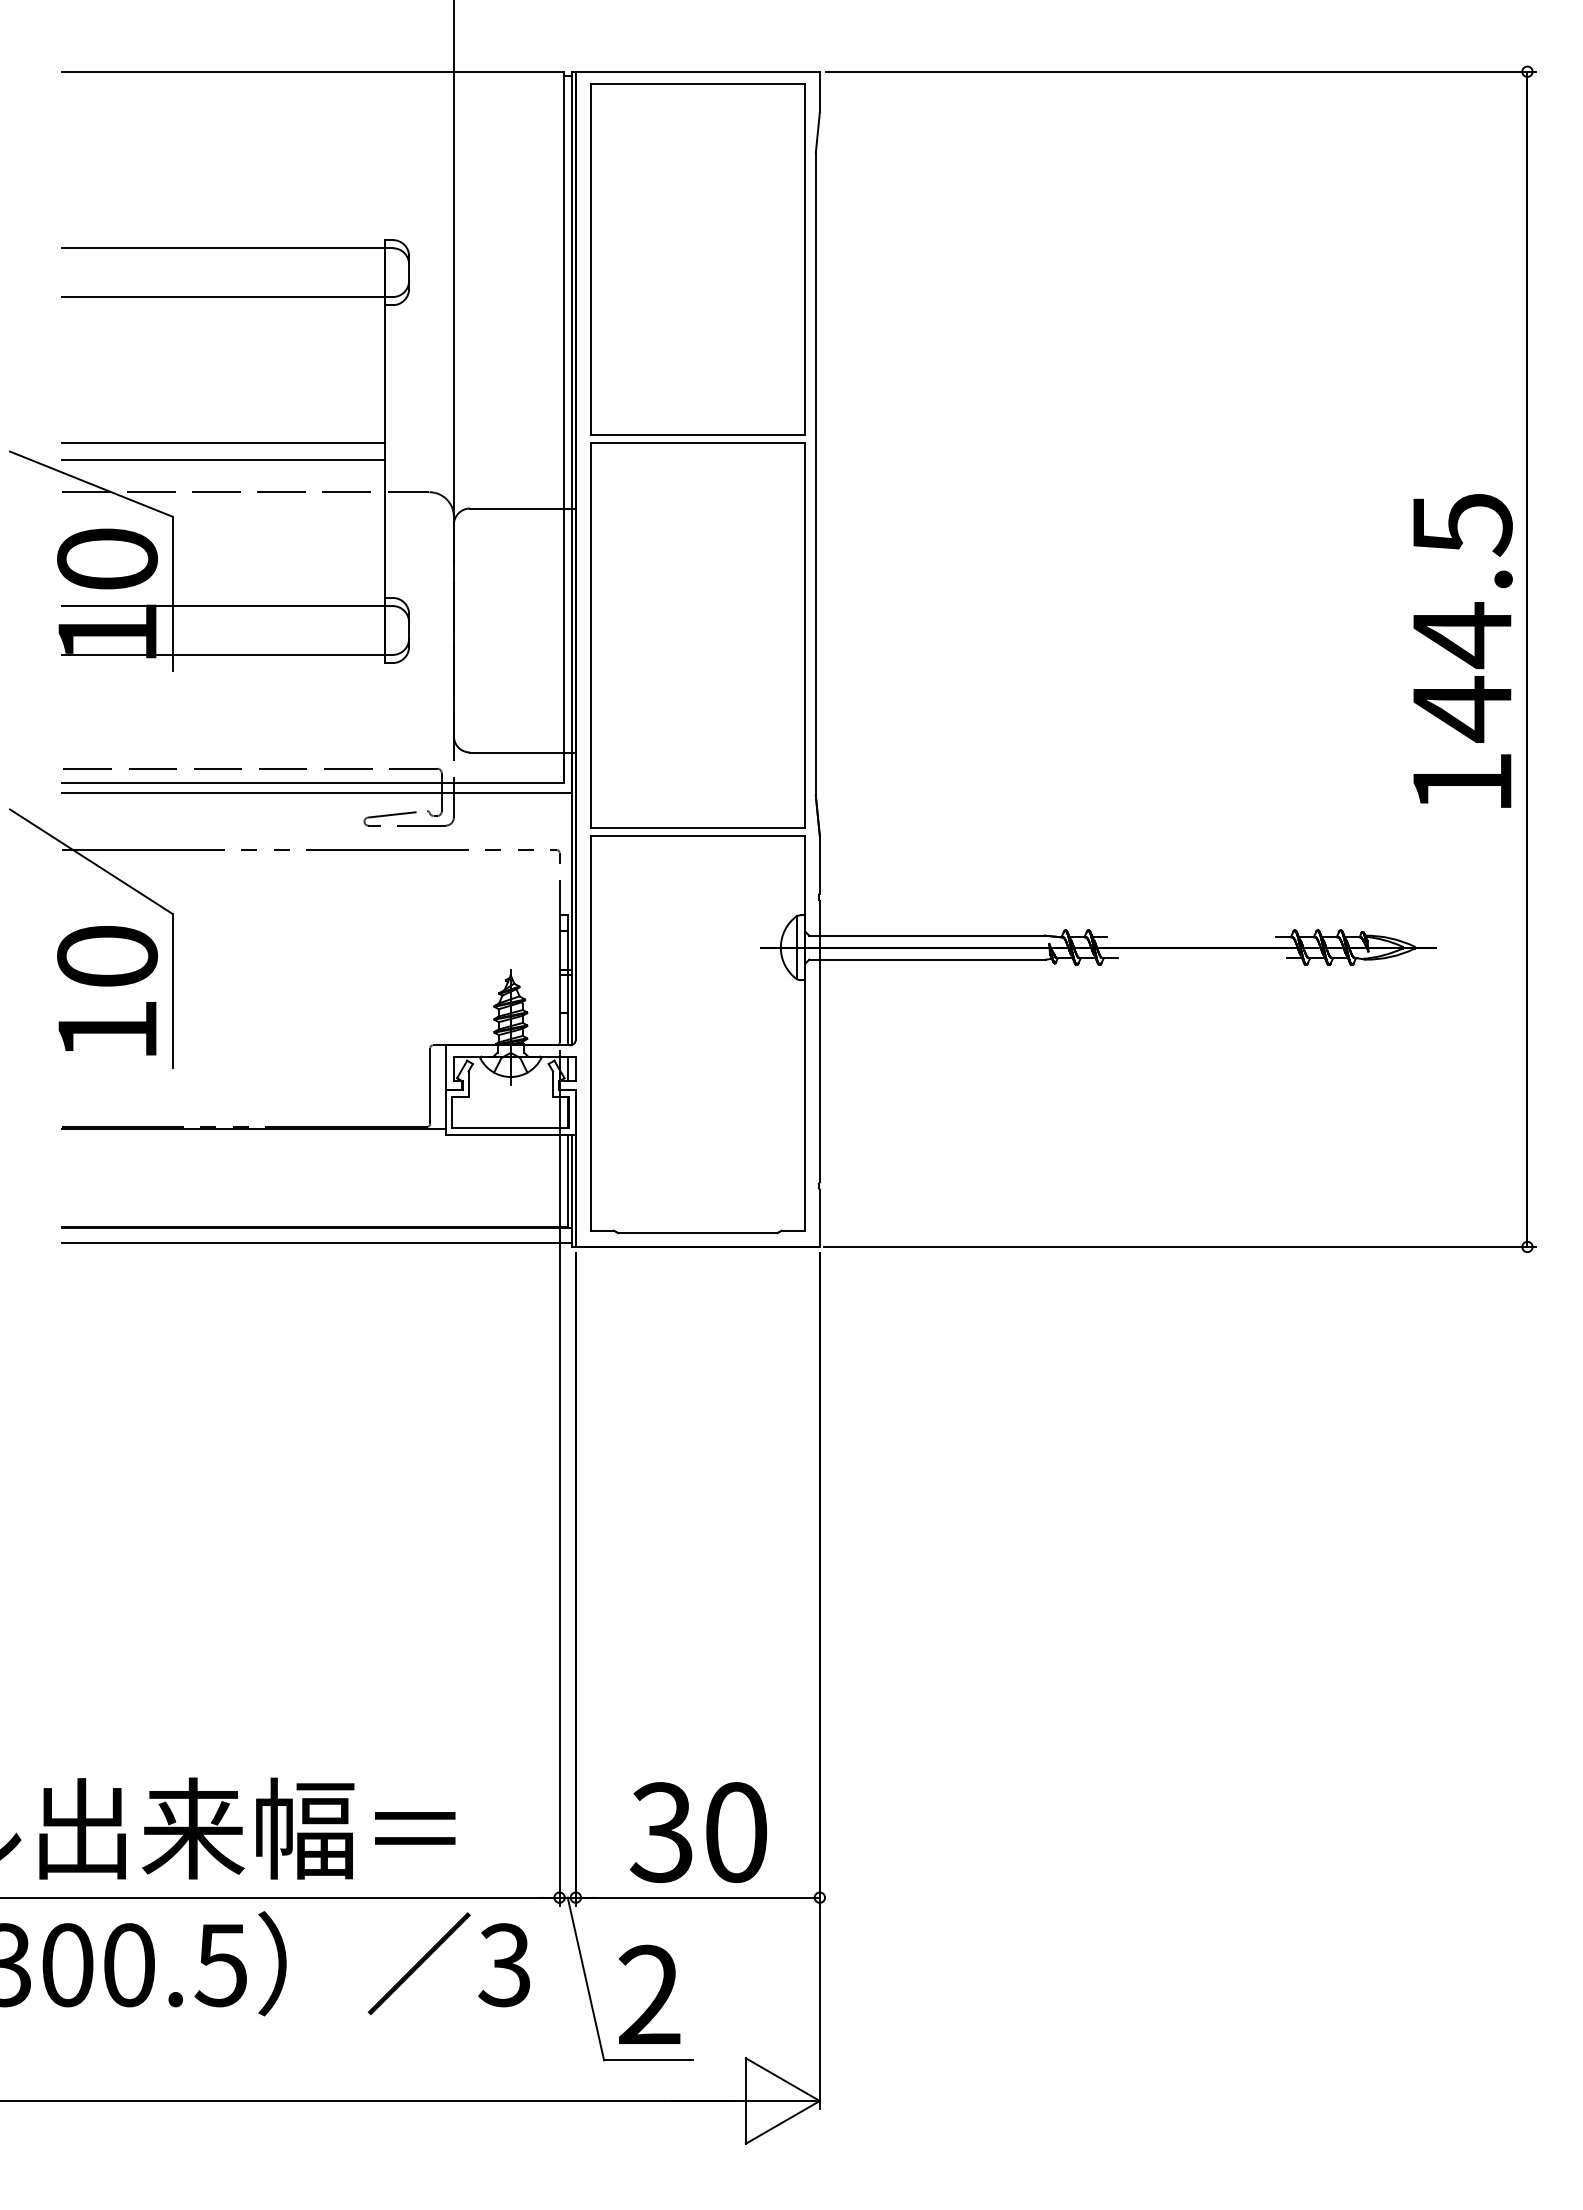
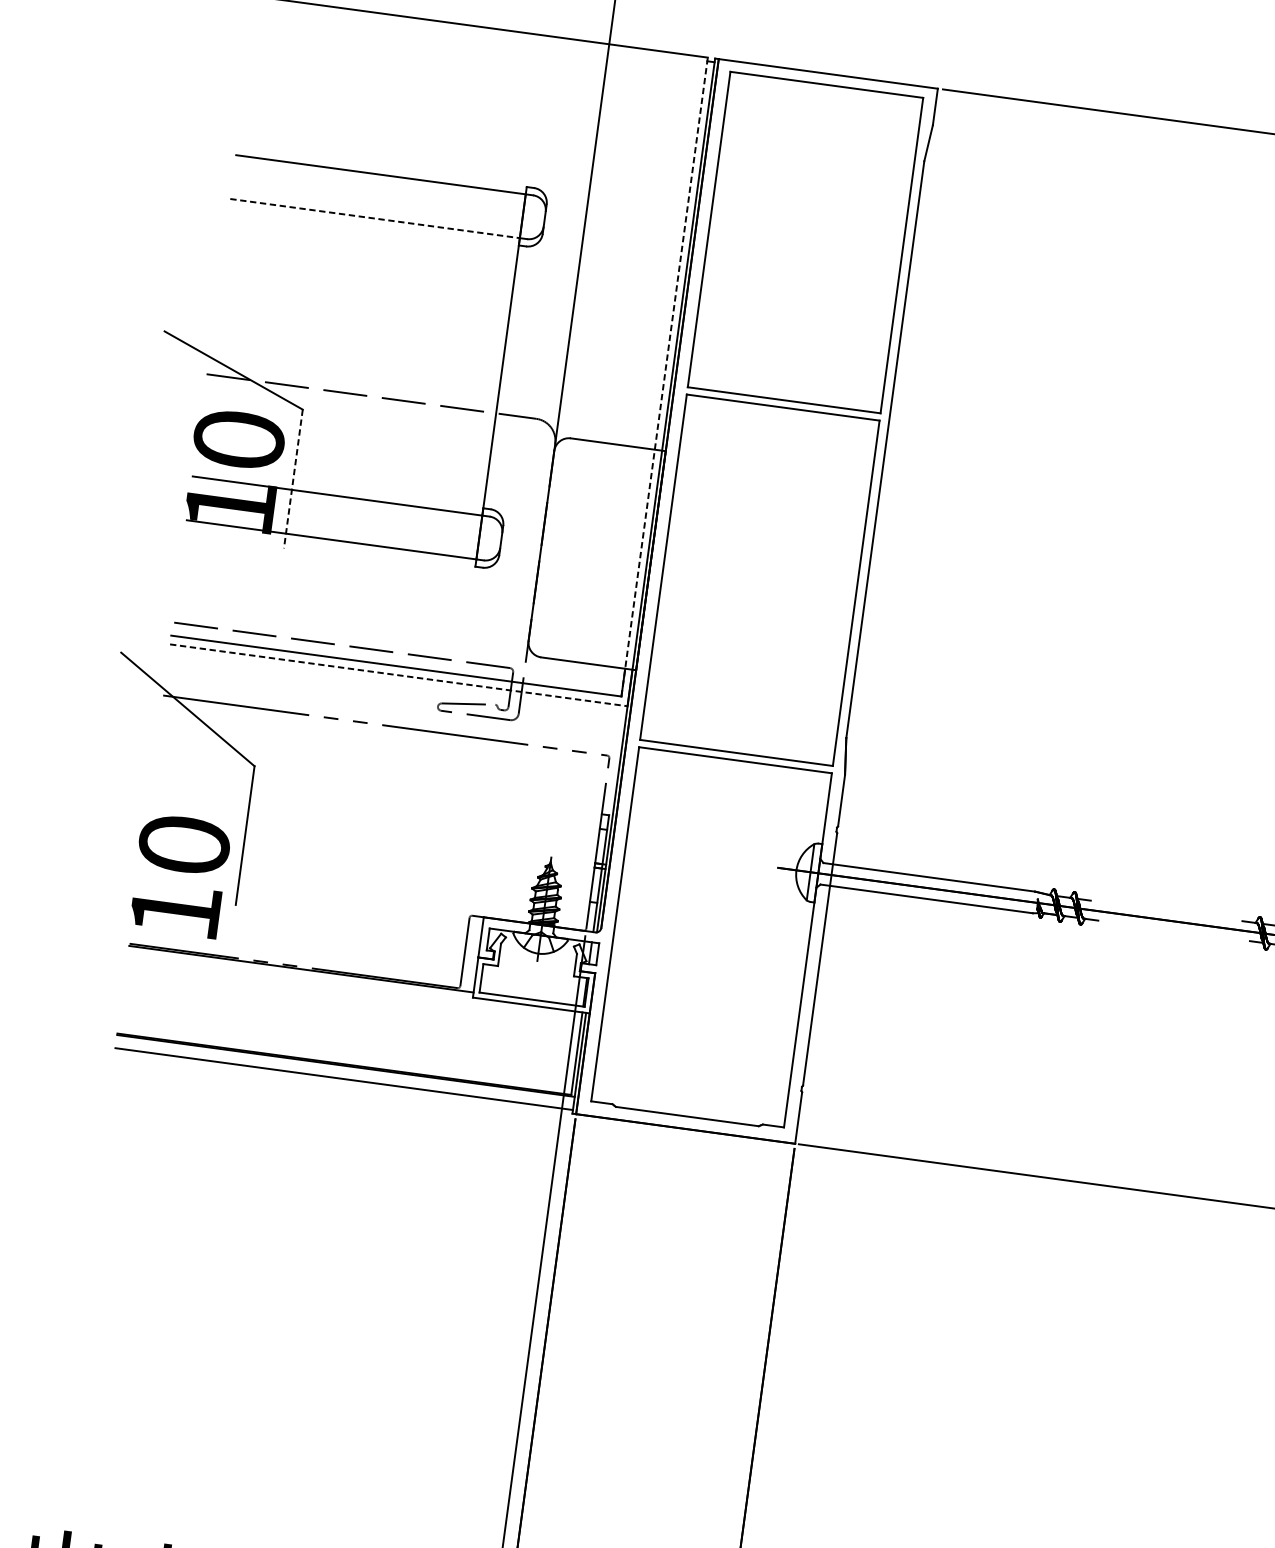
line: (223, 297) -> (375, 218), solid -> dashed
line: (563, 427) -> (664, 376), solid -> dashed
line: (223, 443) -> (357, 350), removed
line: (223, 459) -> (355, 364), removed
line: (172, 594) -> (293, 479), solid -> dashed
line: (316, 793) -> (398, 675), solid -> dashed
text: (107, 990) -> (180, 875), moved

